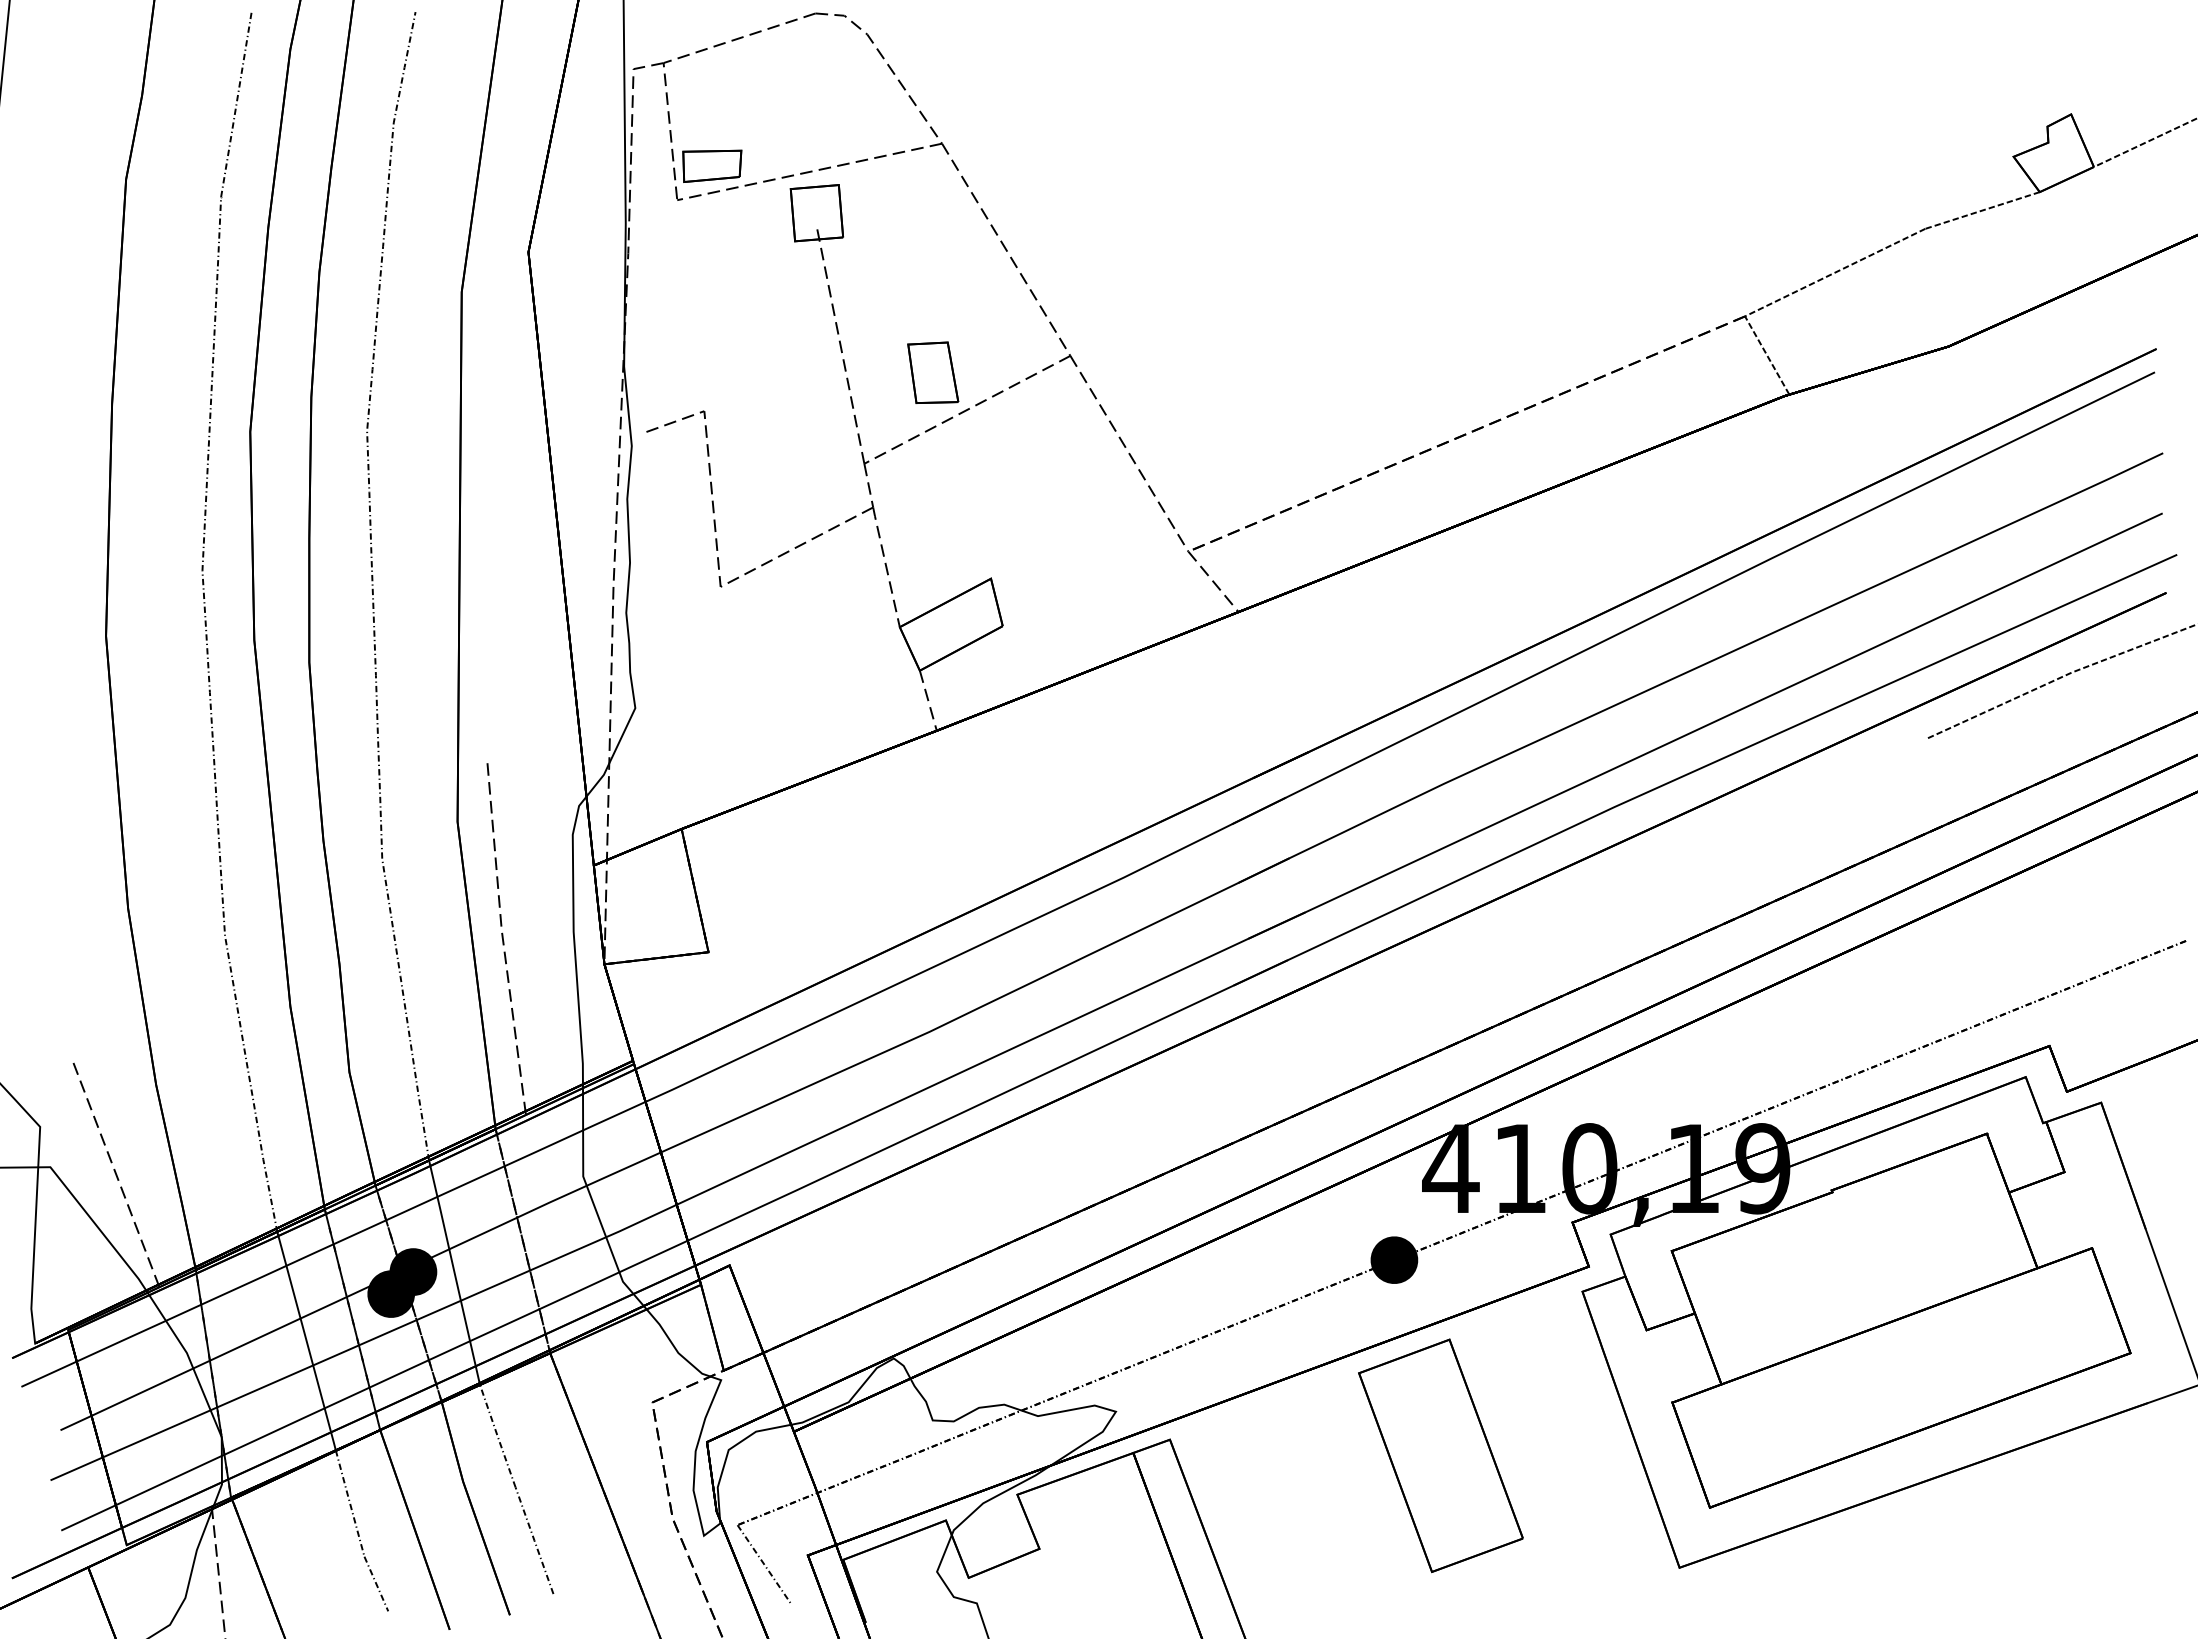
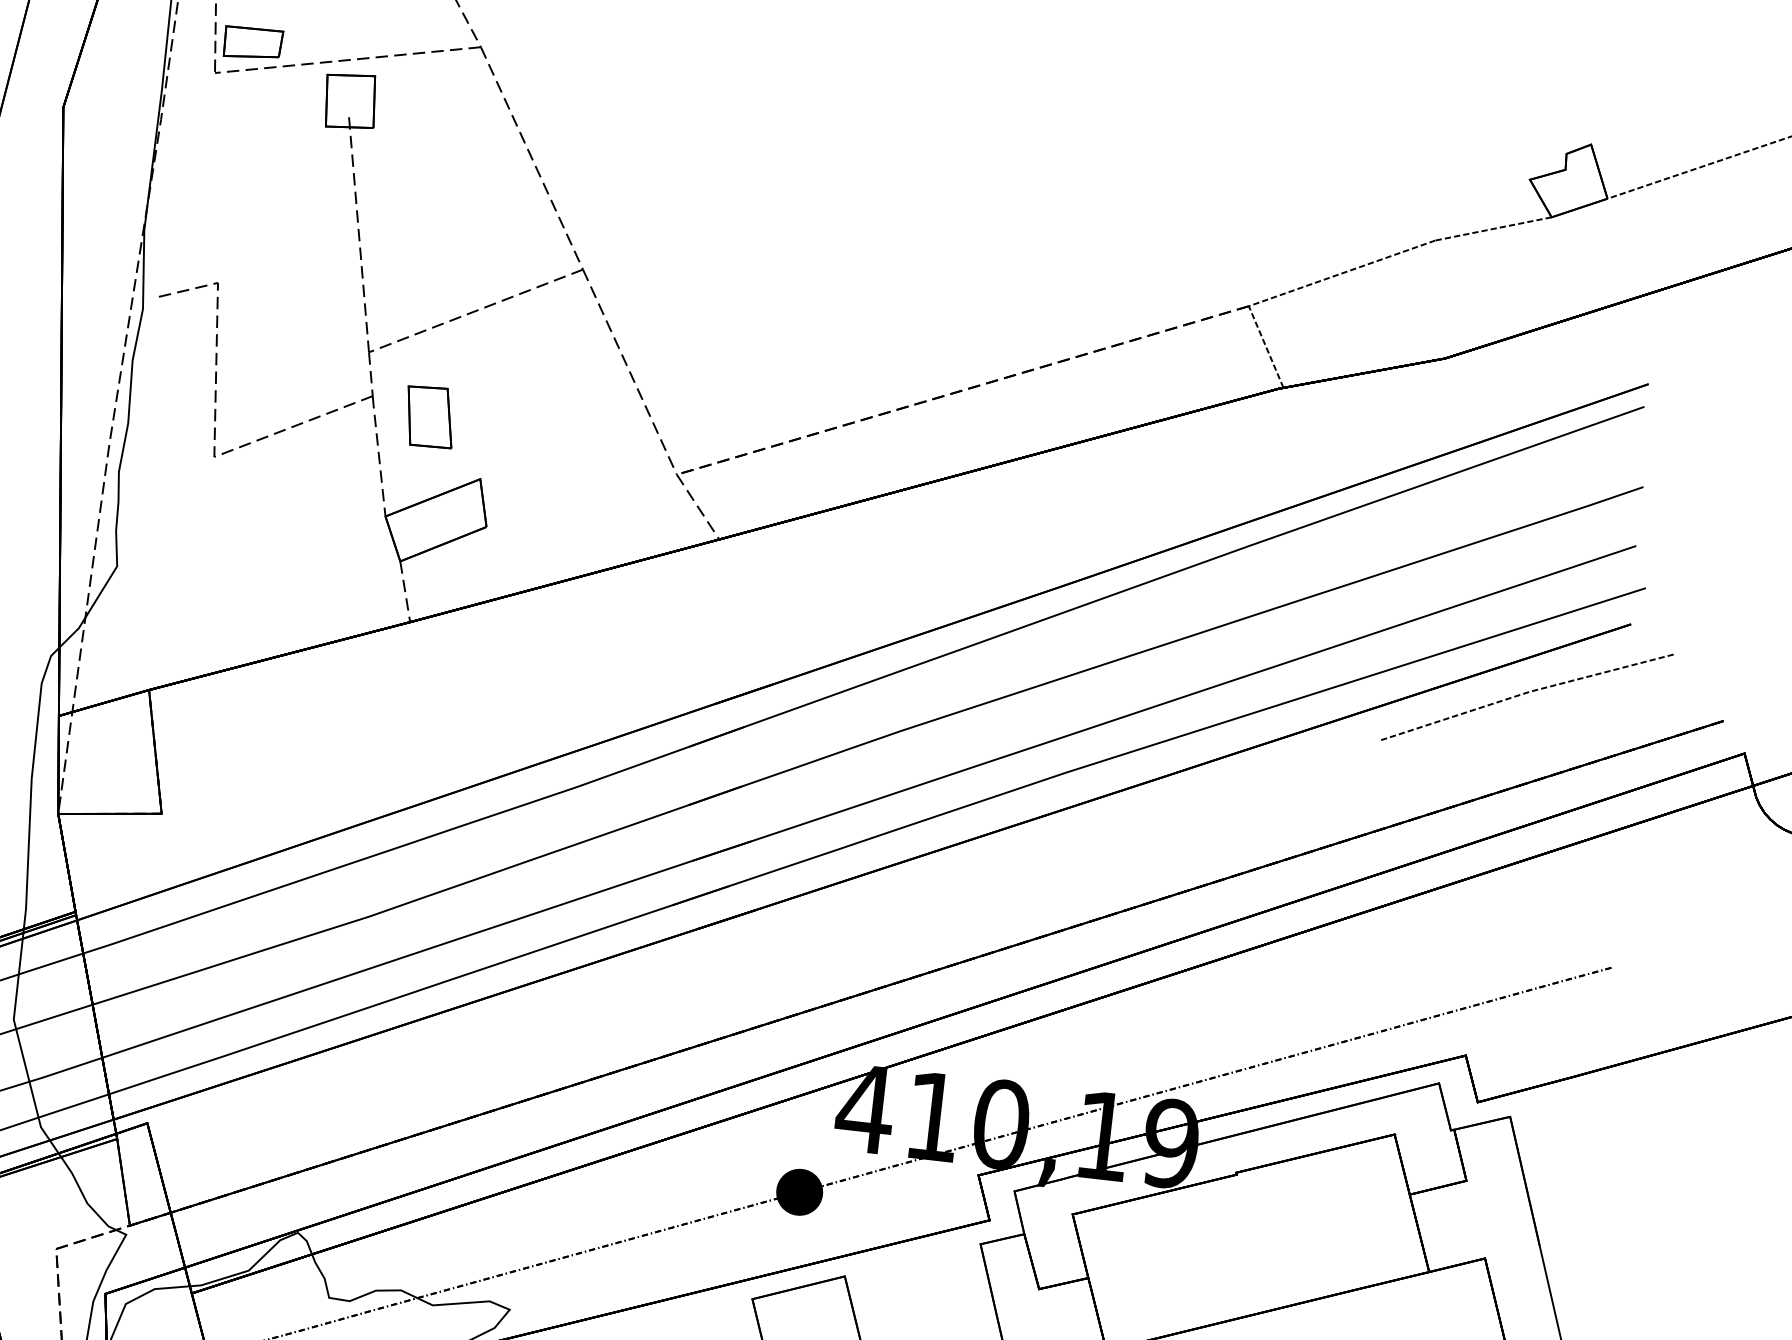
part: (933, 372) -> (430, 416), moved

